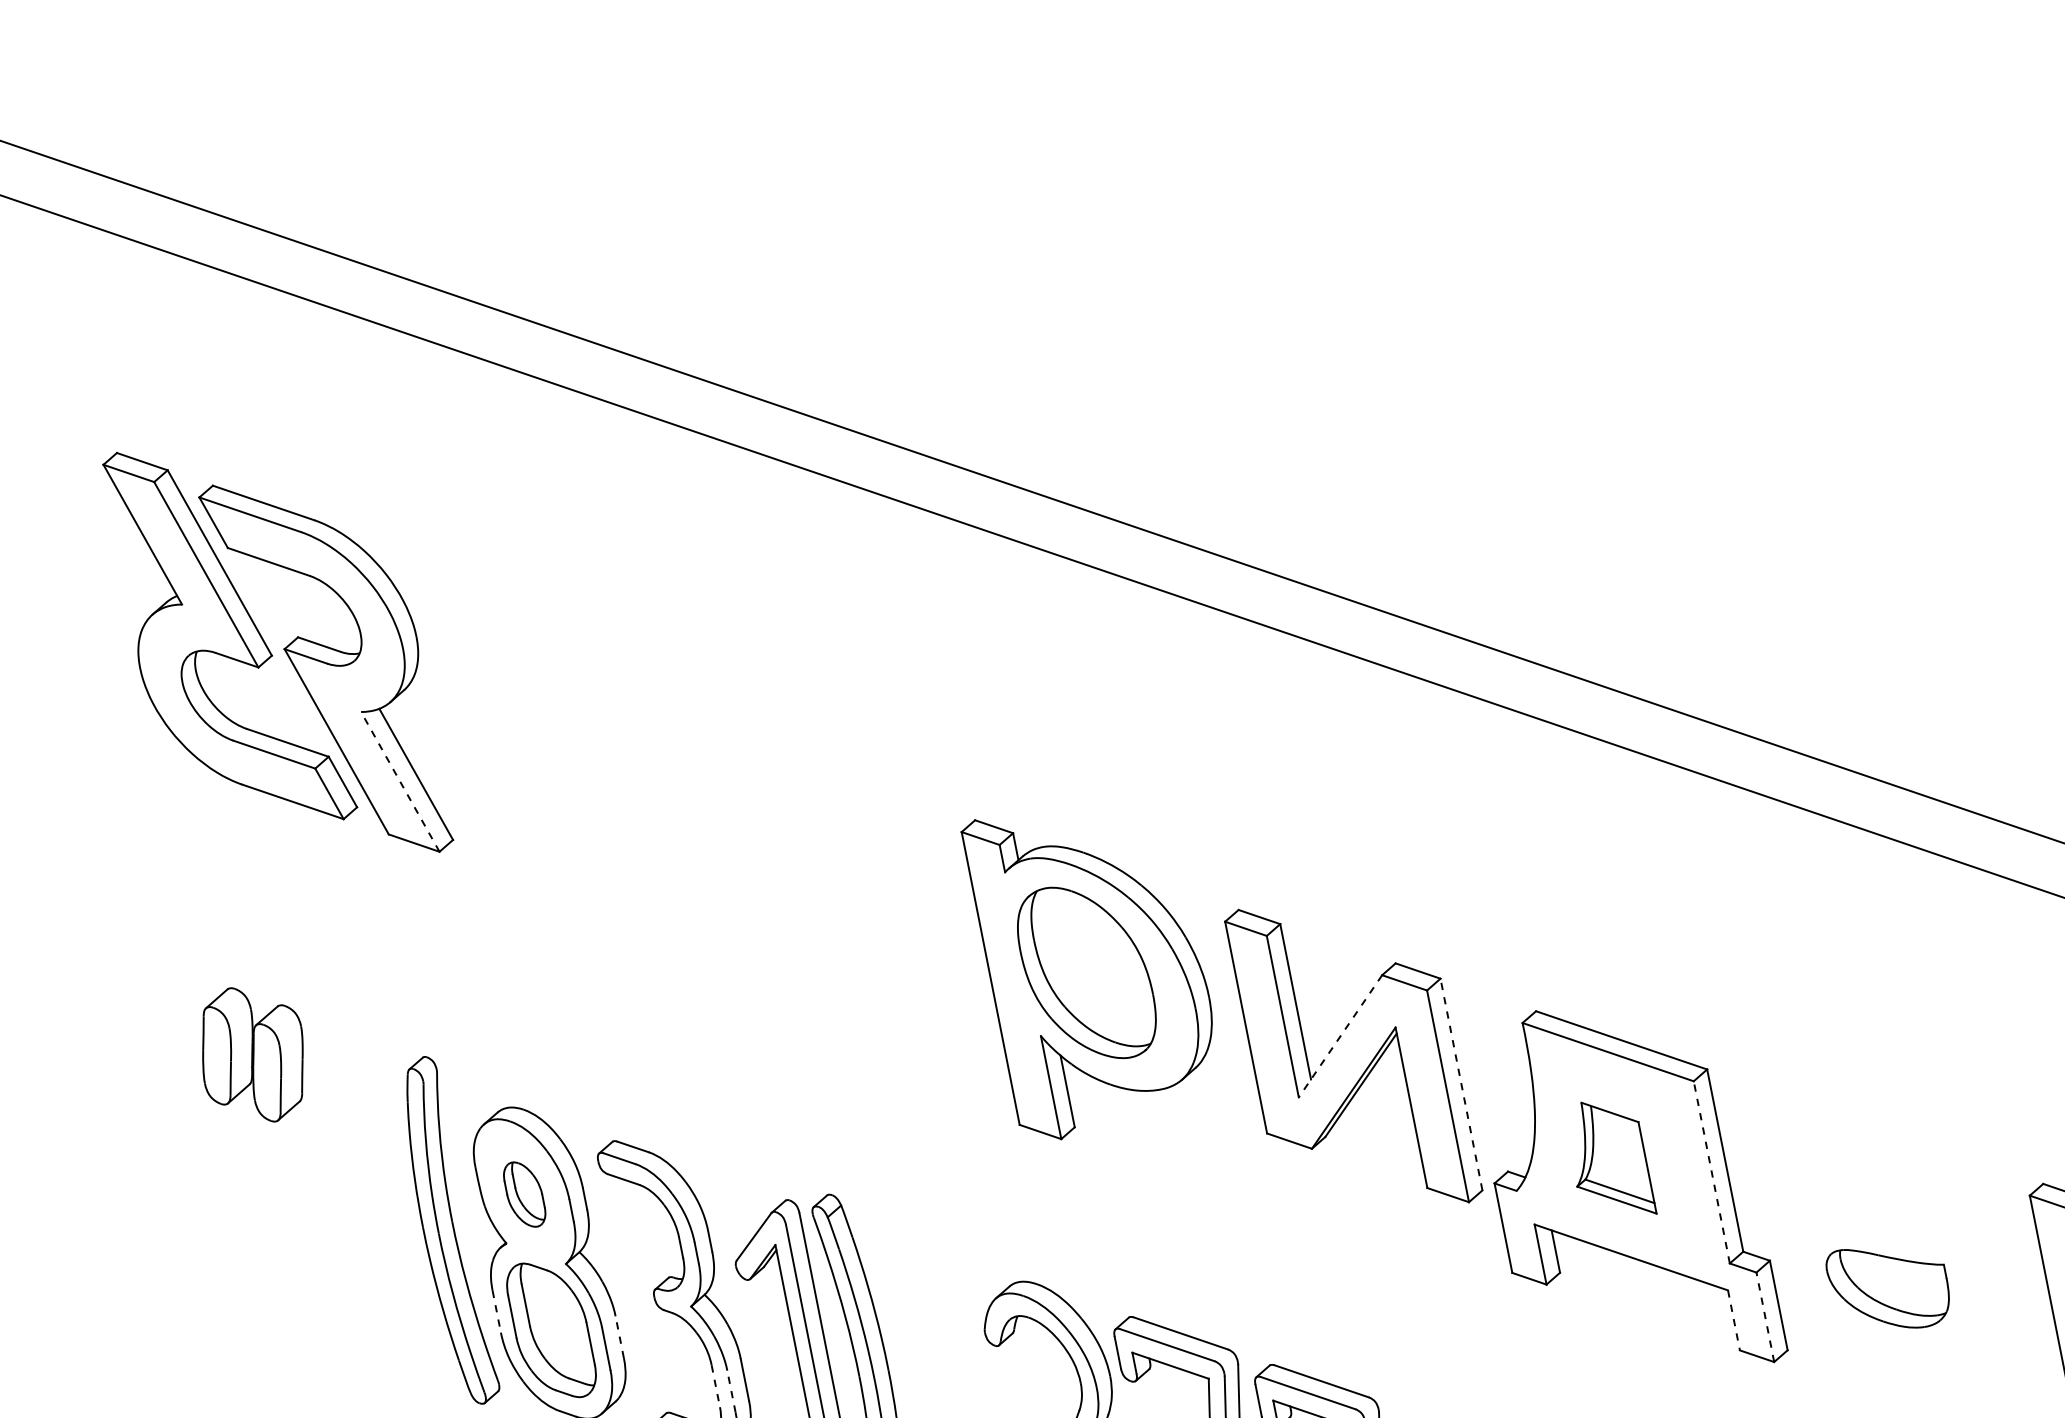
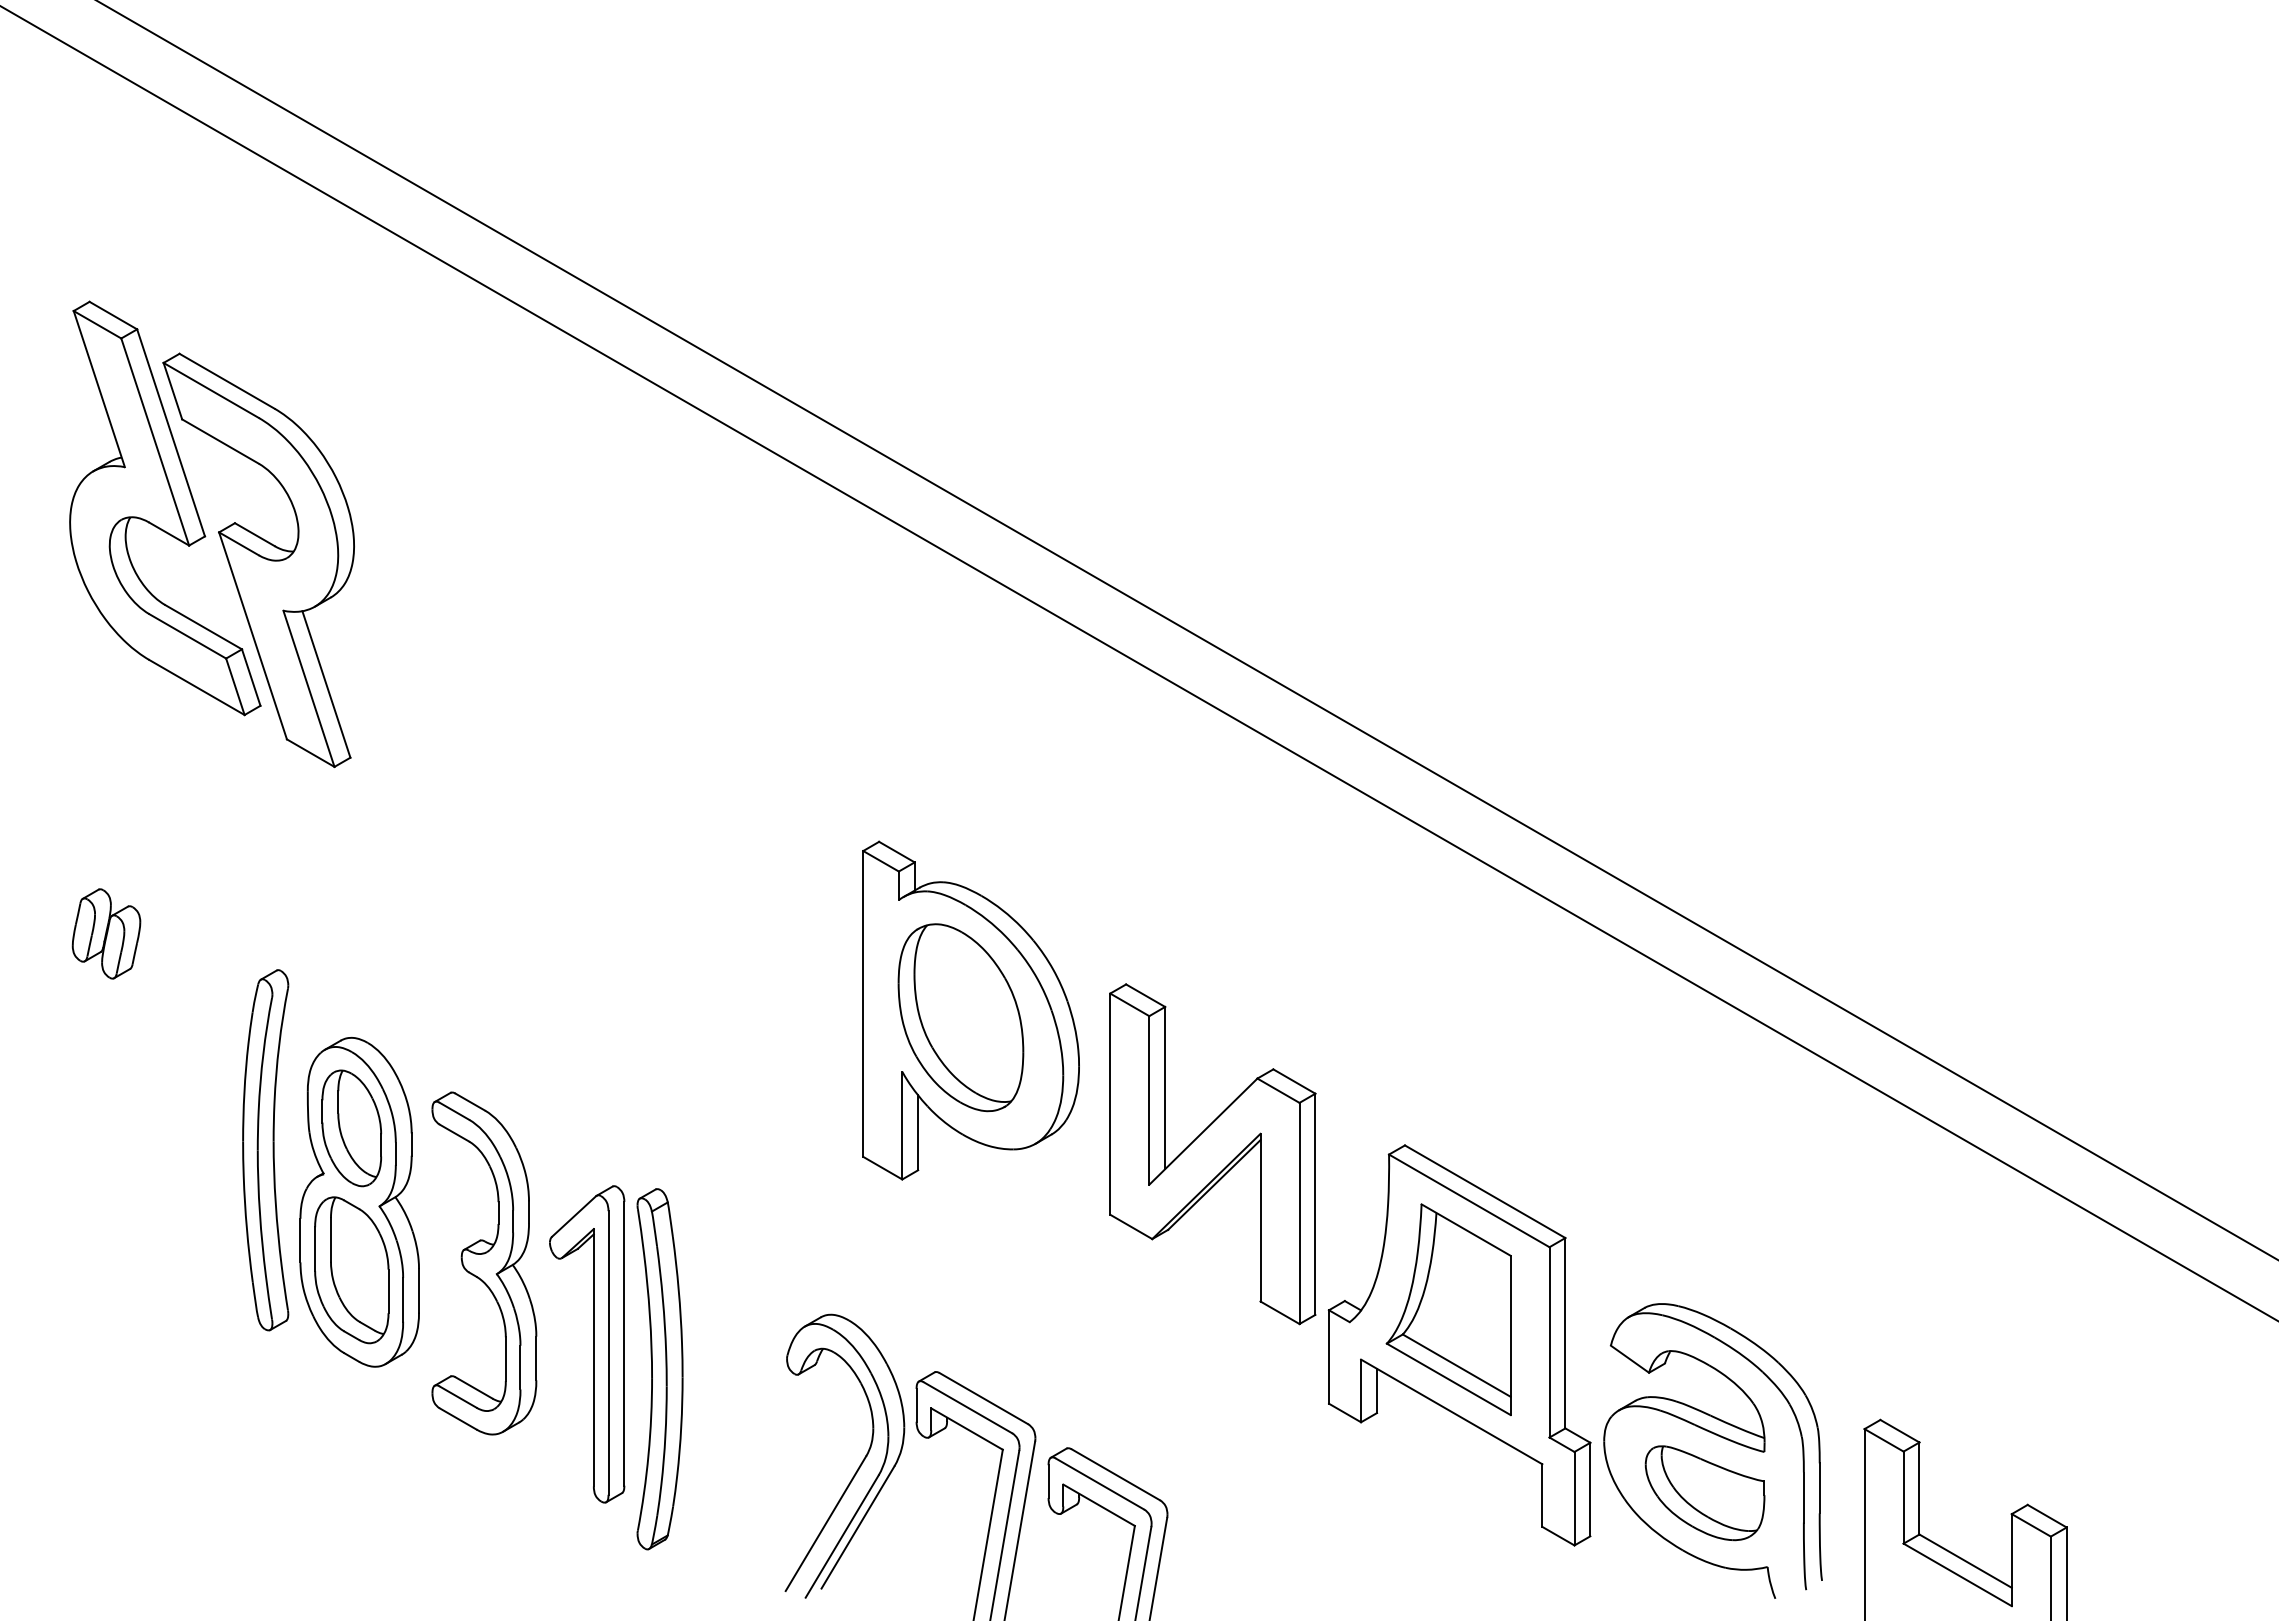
line: (399, 781) -> (308, 688), dashed -> solid
line: (1340, 1036) -> (1203, 1131), dashed -> solid
part: (252, 1054) -> (106, 933), size x0.62
line: (1461, 1084) -> (1315, 1204), dashed -> solid
part: (1608, 1160) -> (1448, 1309), size x1.67
line: (1711, 1171) -> (1549, 1341), dashed -> solid
part: (524, 1194) -> (351, 1128), size x1.67
part: (1891, 1230) -> (1718, 1436), added
line: (496, 1311) -> (300, 1240), dashed -> solid
line: (1765, 1317) -> (1574, 1498), dashed -> solid
line: (1734, 1321) -> (1542, 1496), dashed -> solid
line: (620, 1336) -> (419, 1290), dashed -> solid
line: (715, 1386) -> (505, 1359), dashed -> solid
line: (731, 1391) -> (520, 1367), dashed -> solid

